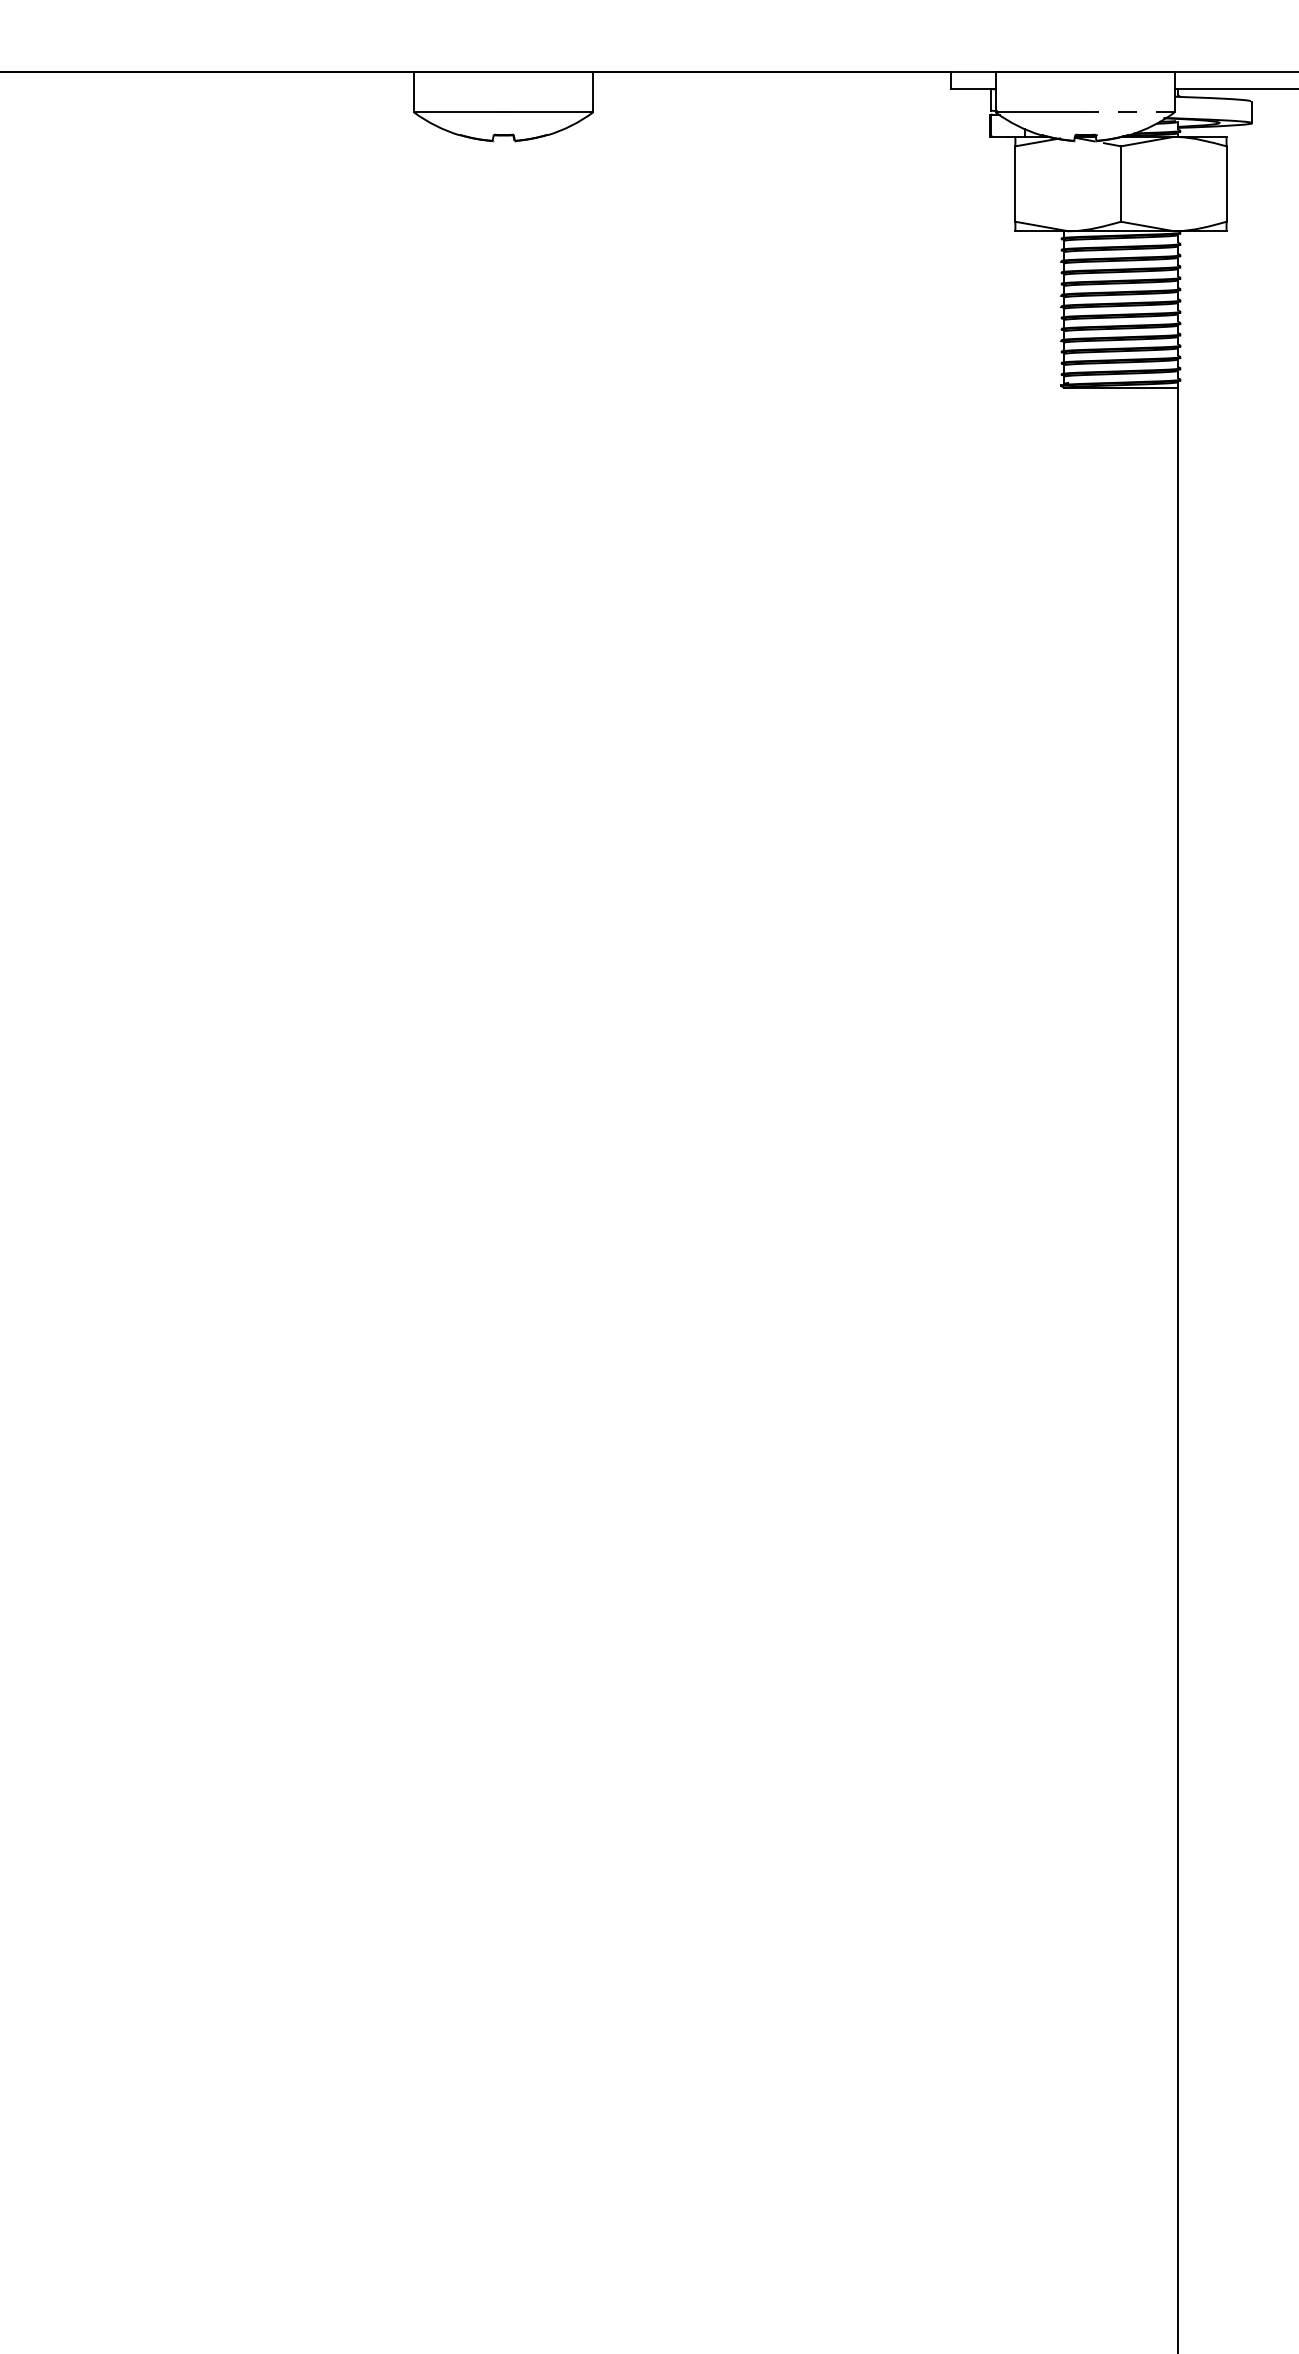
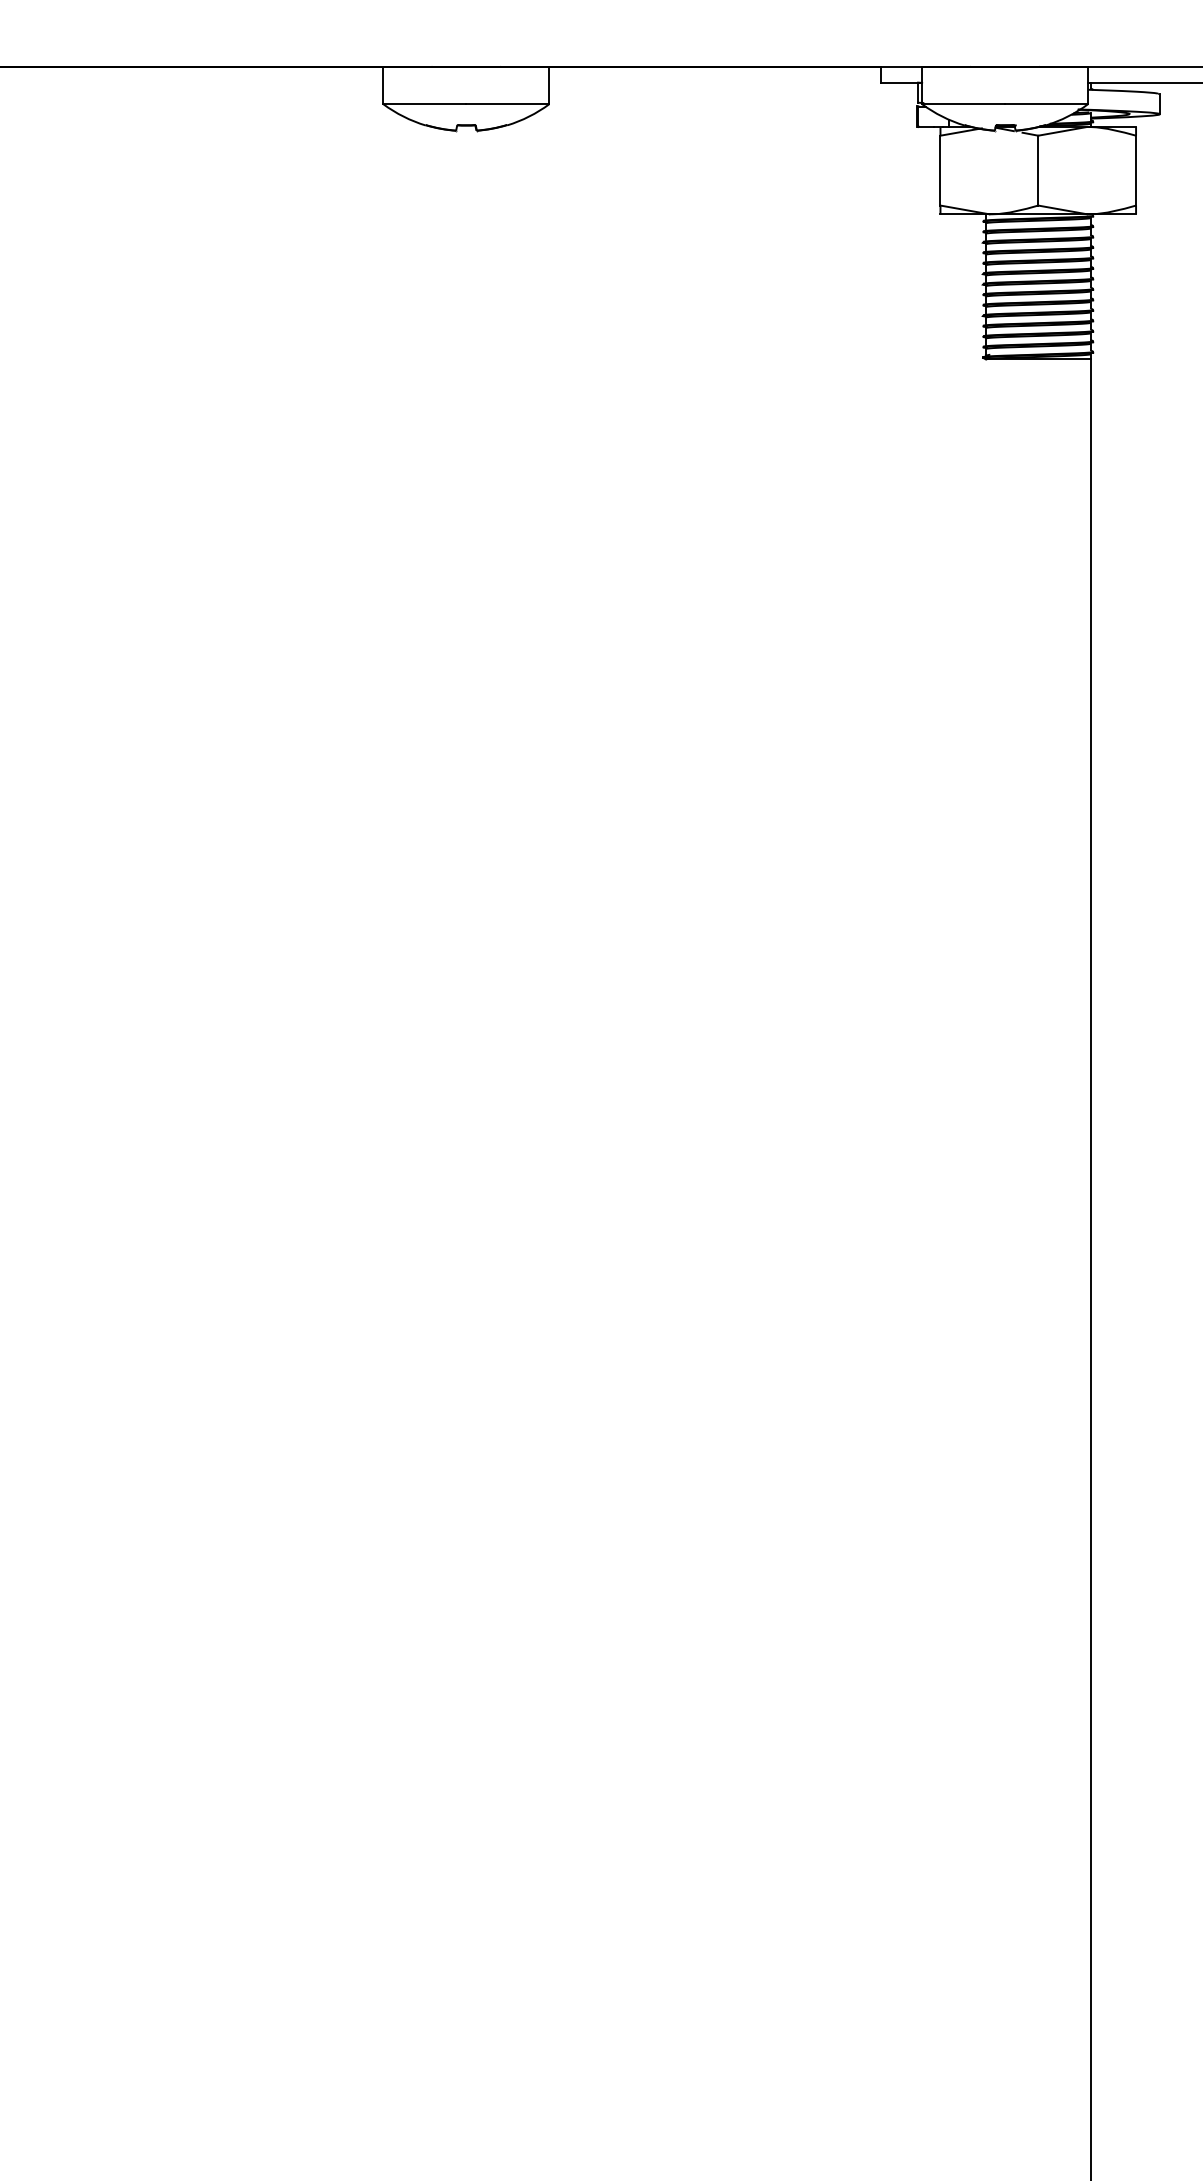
line: (1129, 112) -> (1046, 104), dashed -> solid

